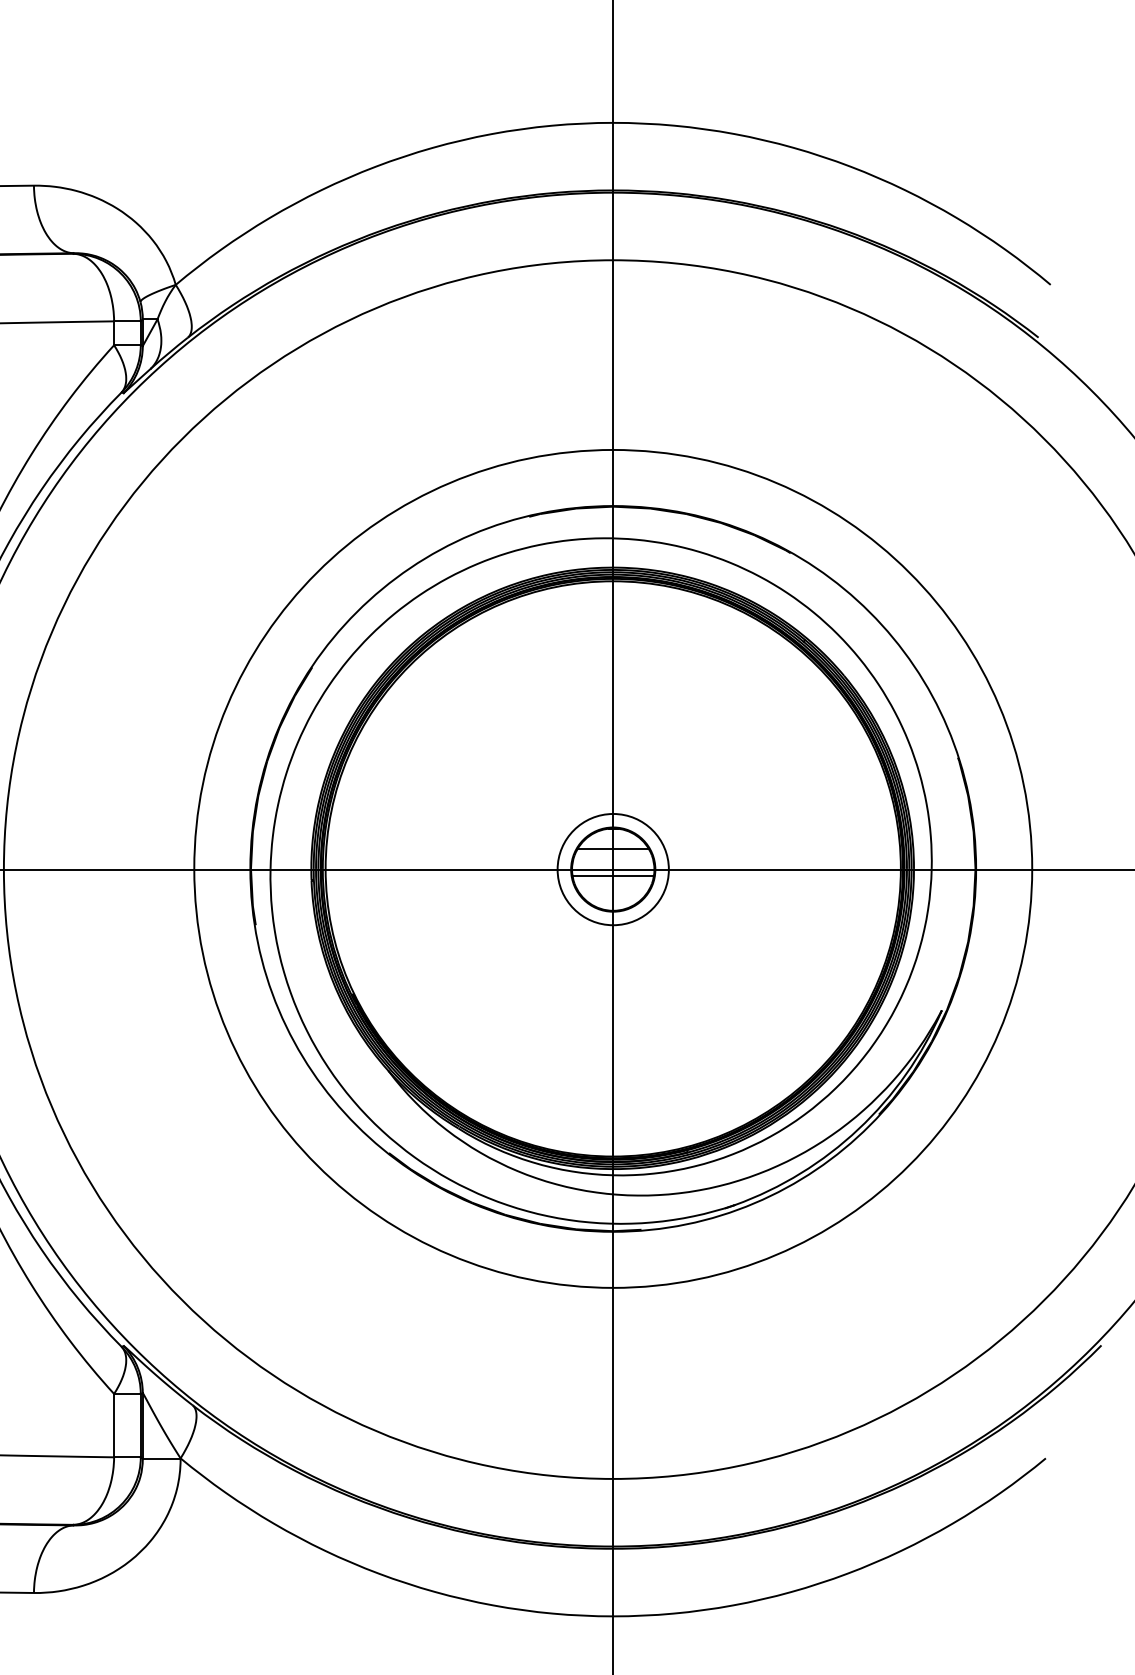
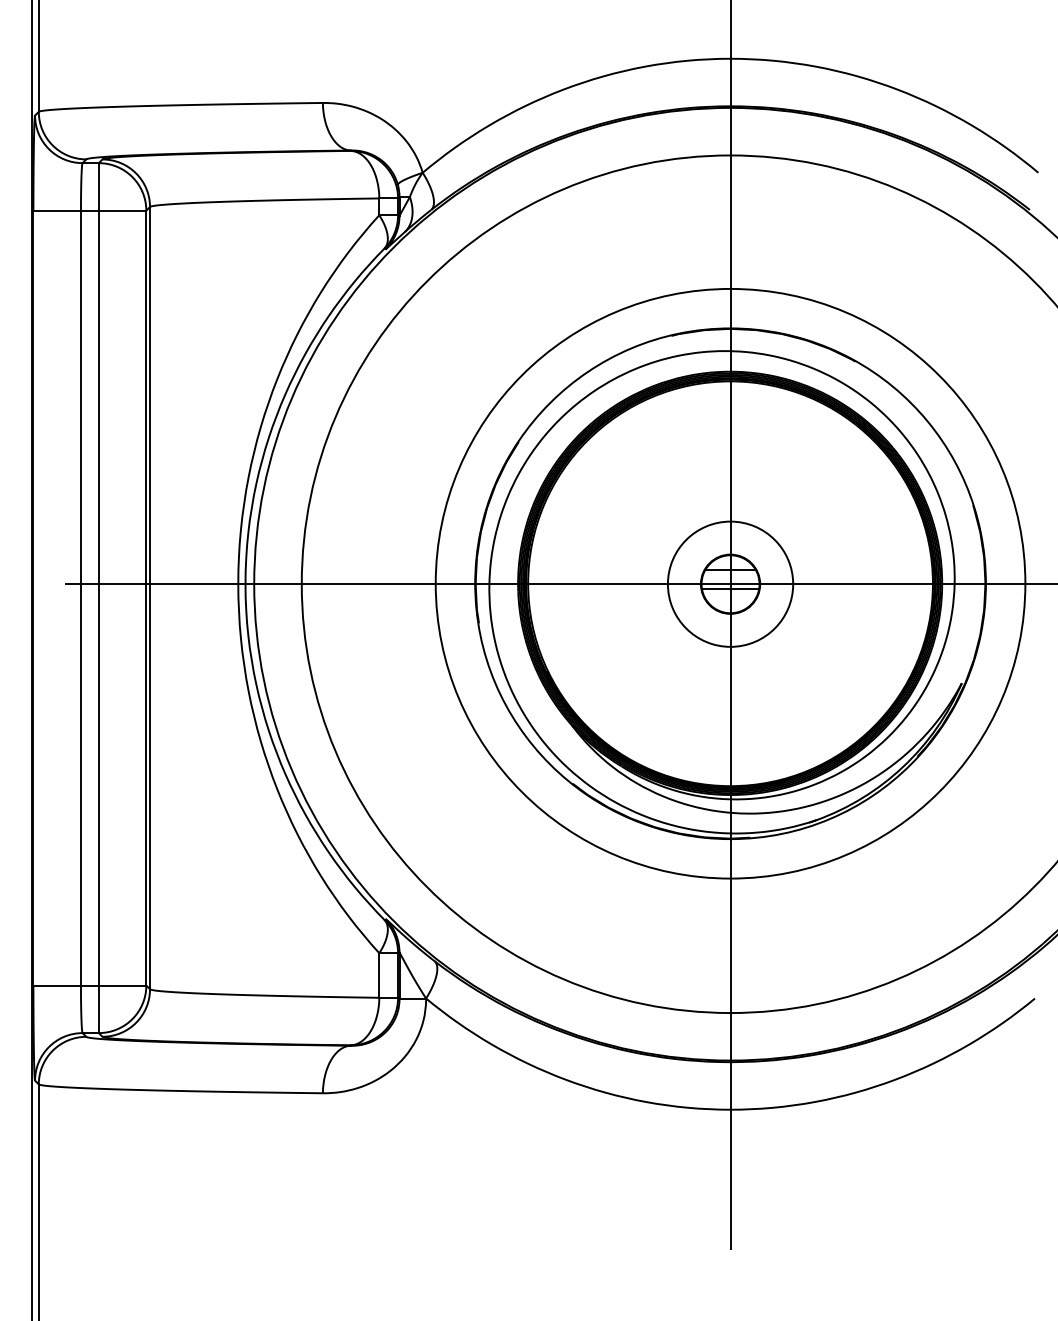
circle: (613, 869) -> (730, 584), size x1.6

